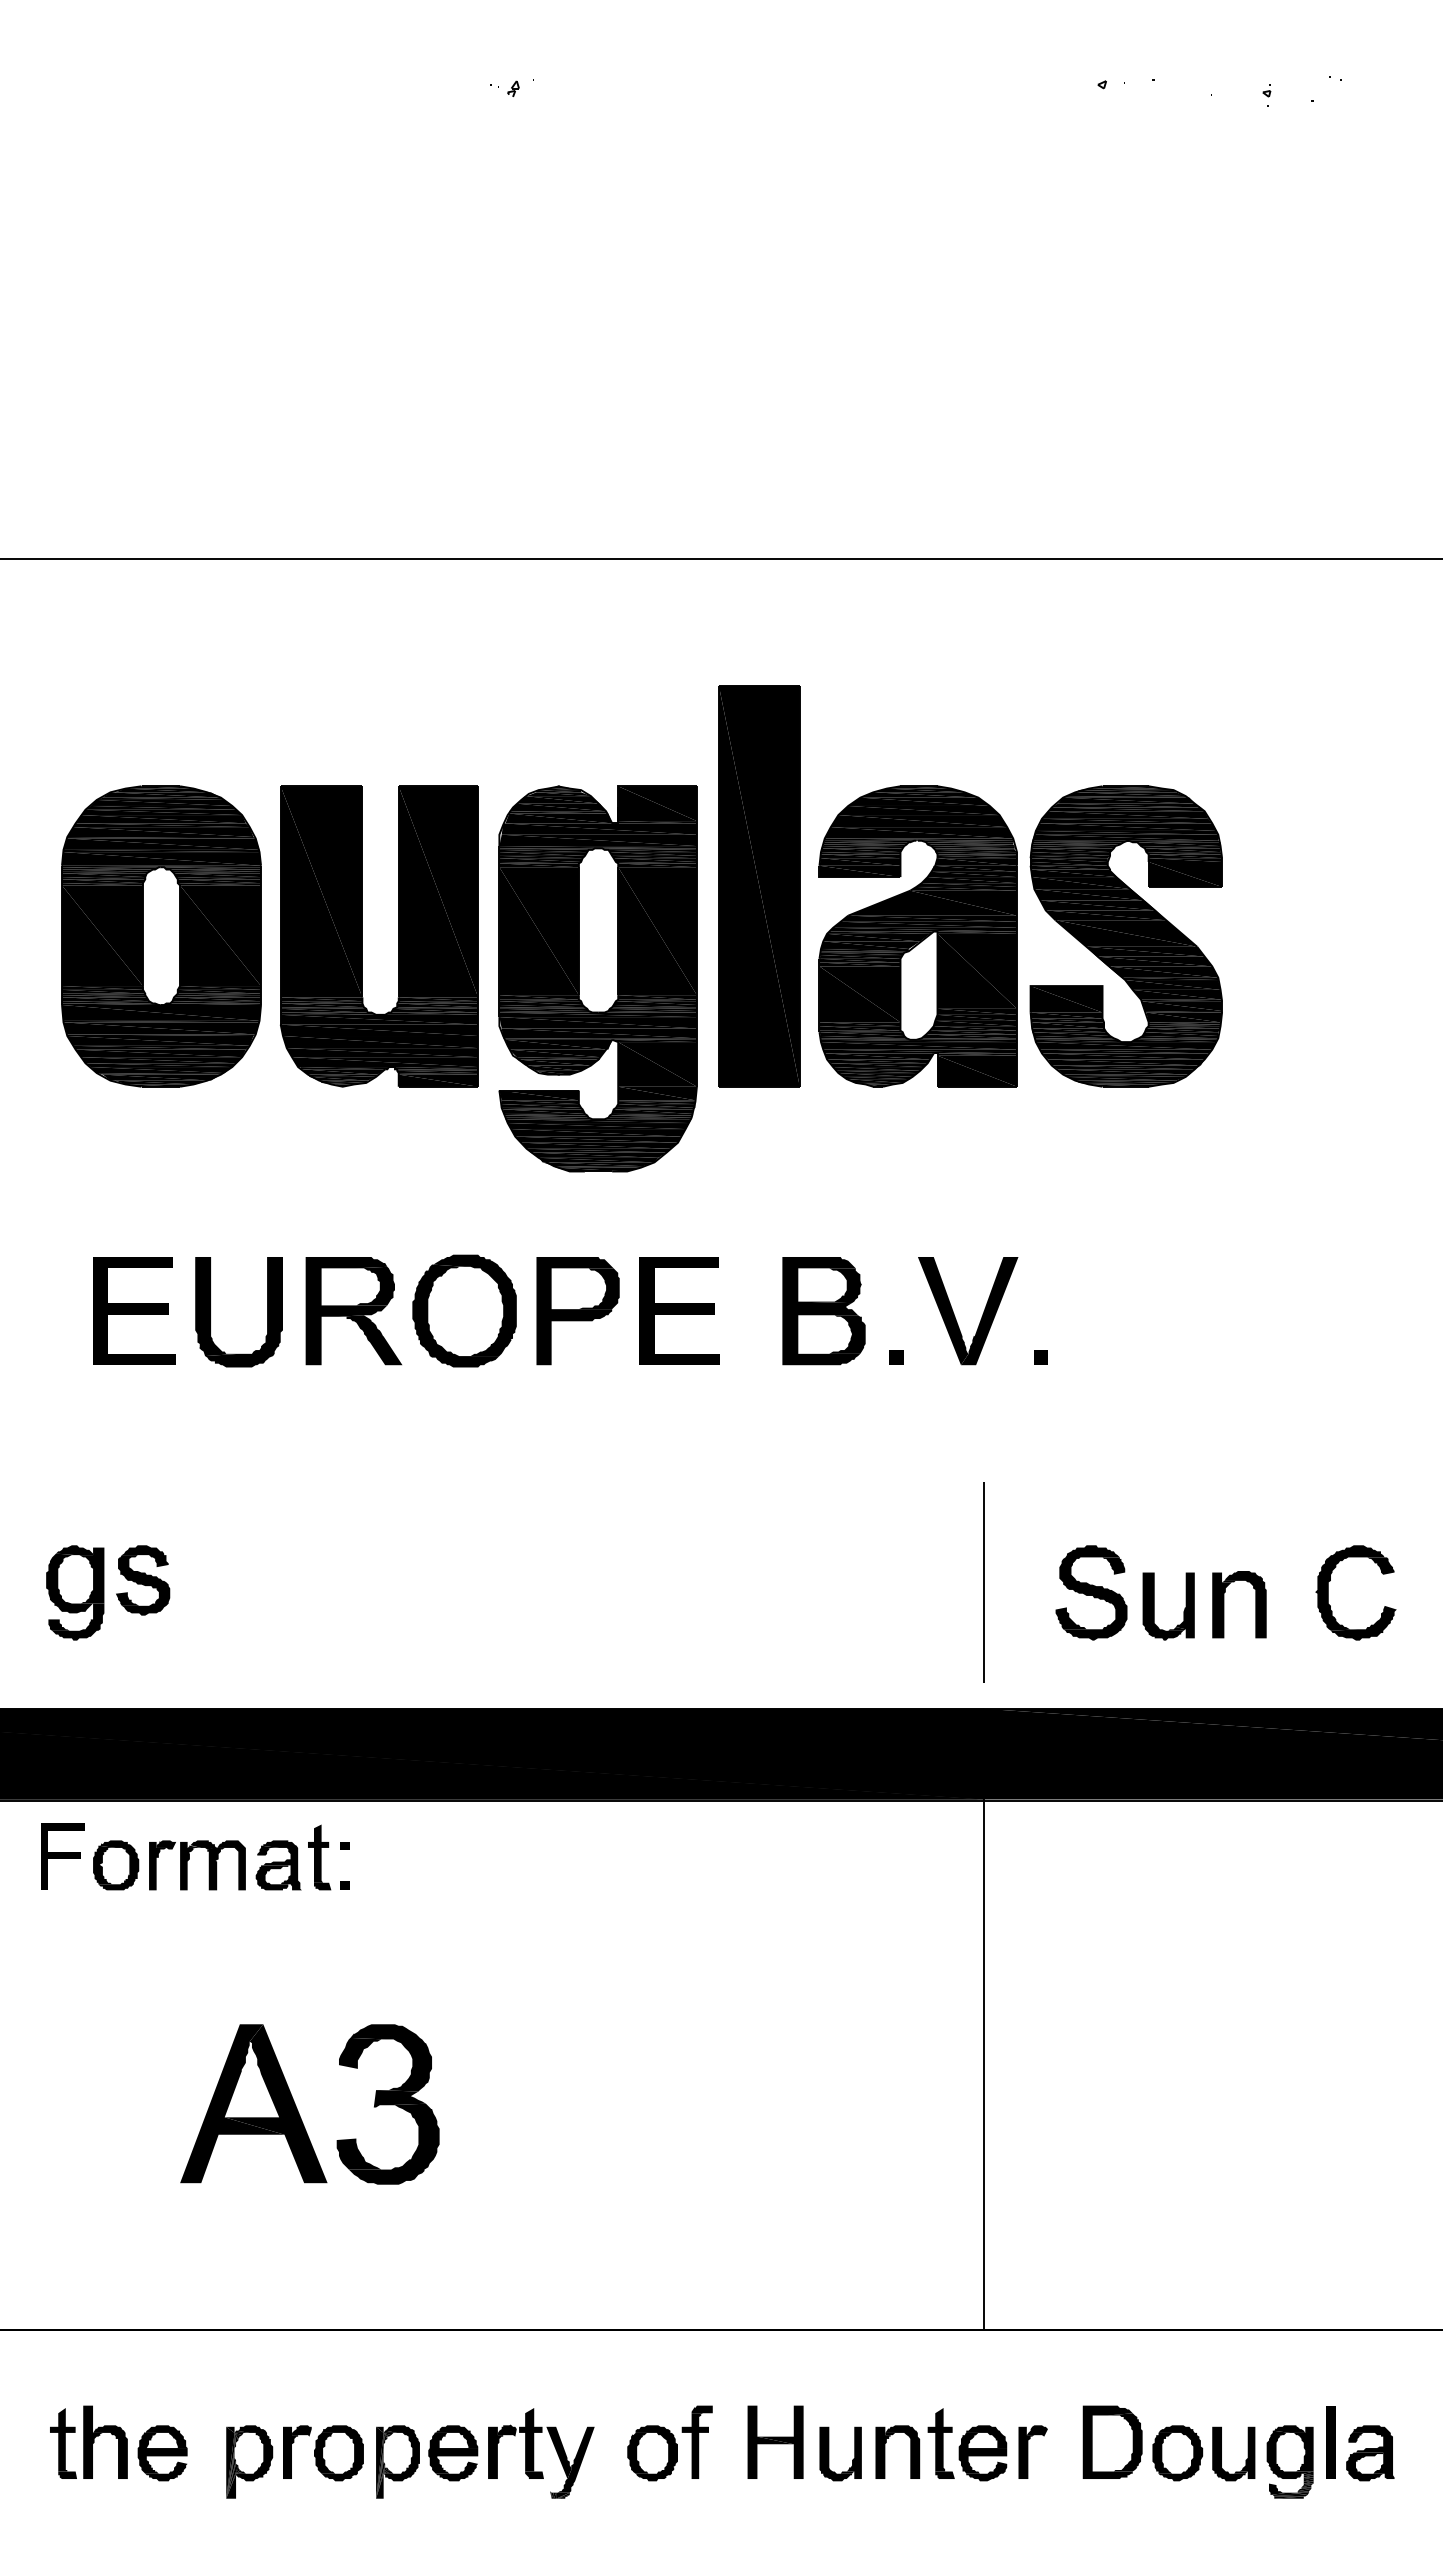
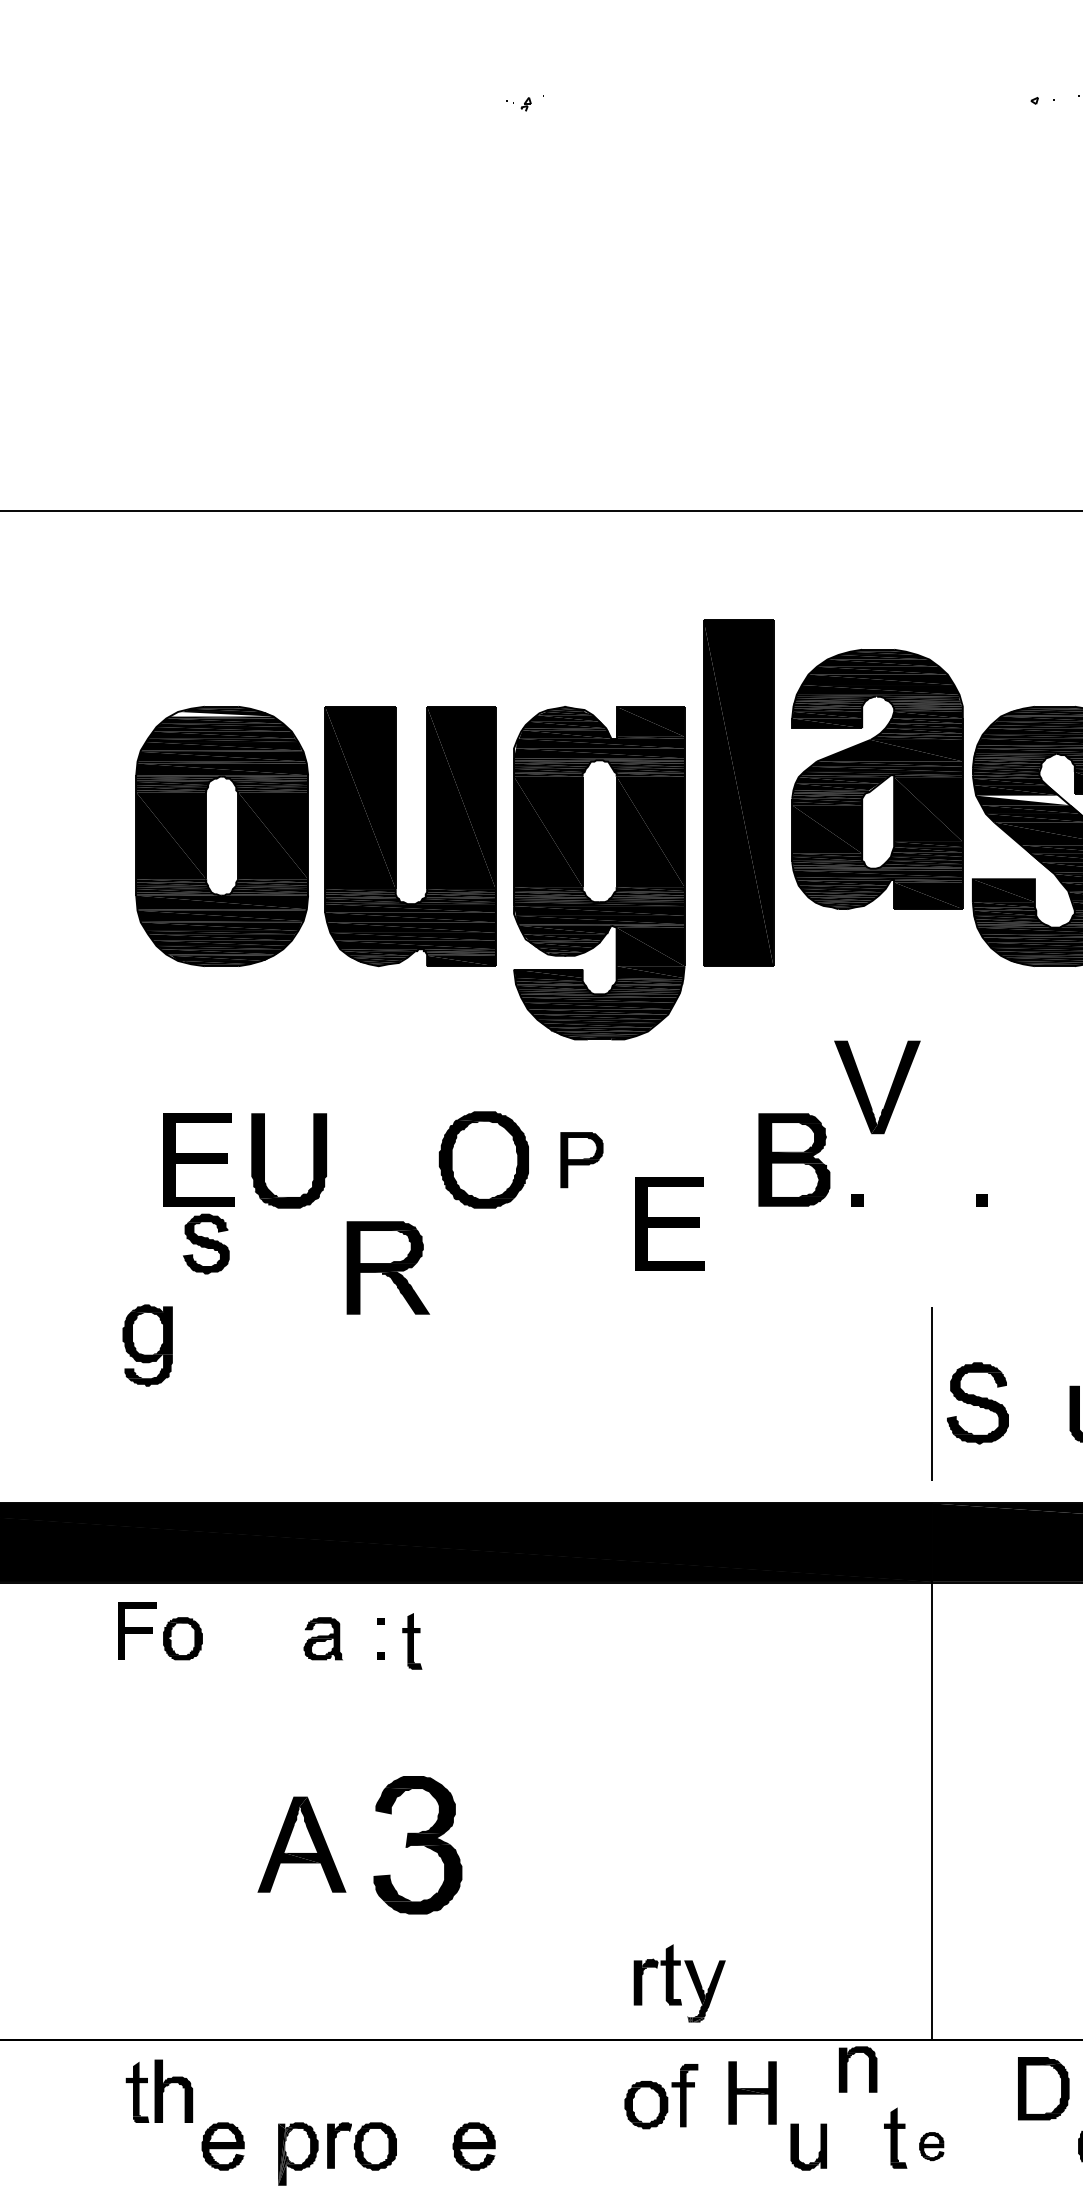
fill: (161, 794) -> (222, 713), removed
fill: (1089, 894) -> (1023, 800), removed
part: (917, 936) -> (876, 779), moved
part: (679, 1310) -> (669, 1223), moved
part: (353, 1311) -> (388, 1268), moved
part: (577, 1311) -> (581, 1160), size x0.6
part: (955, 1316) -> (866, 1092), moved
part: (143, 1580) -> (206, 1244), moved
part: (75, 1592) -> (147, 1345), moved
part: (1091, 1592) -> (977, 1403), moved
part: (319, 1857) -> (412, 1641), moved
part: (189, 1859) -> (246, 1633), removed
part: (253, 2103) -> (301, 1844), size x0.7
part: (88, 2441) -> (159, 2090), moved
part: (775, 2441) -> (752, 2092), moved
part: (1112, 2441) -> (1043, 2087), moved
part: (669, 2443) -> (660, 2096), moved
part: (885, 2451) -> (847, 2068), moved
part: (1032, 2451) -> (974, 2144), removed
part: (534, 2453) -> (673, 1983), moved
part: (982, 2453) -> (931, 2146), size x0.6
part: (397, 2461) -> (426, 2153), removed

